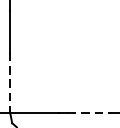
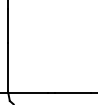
line: (10, 82) -> (8, 67), dashed -> solid
line: (89, 112) -> (73, 92), dashed -> solid

